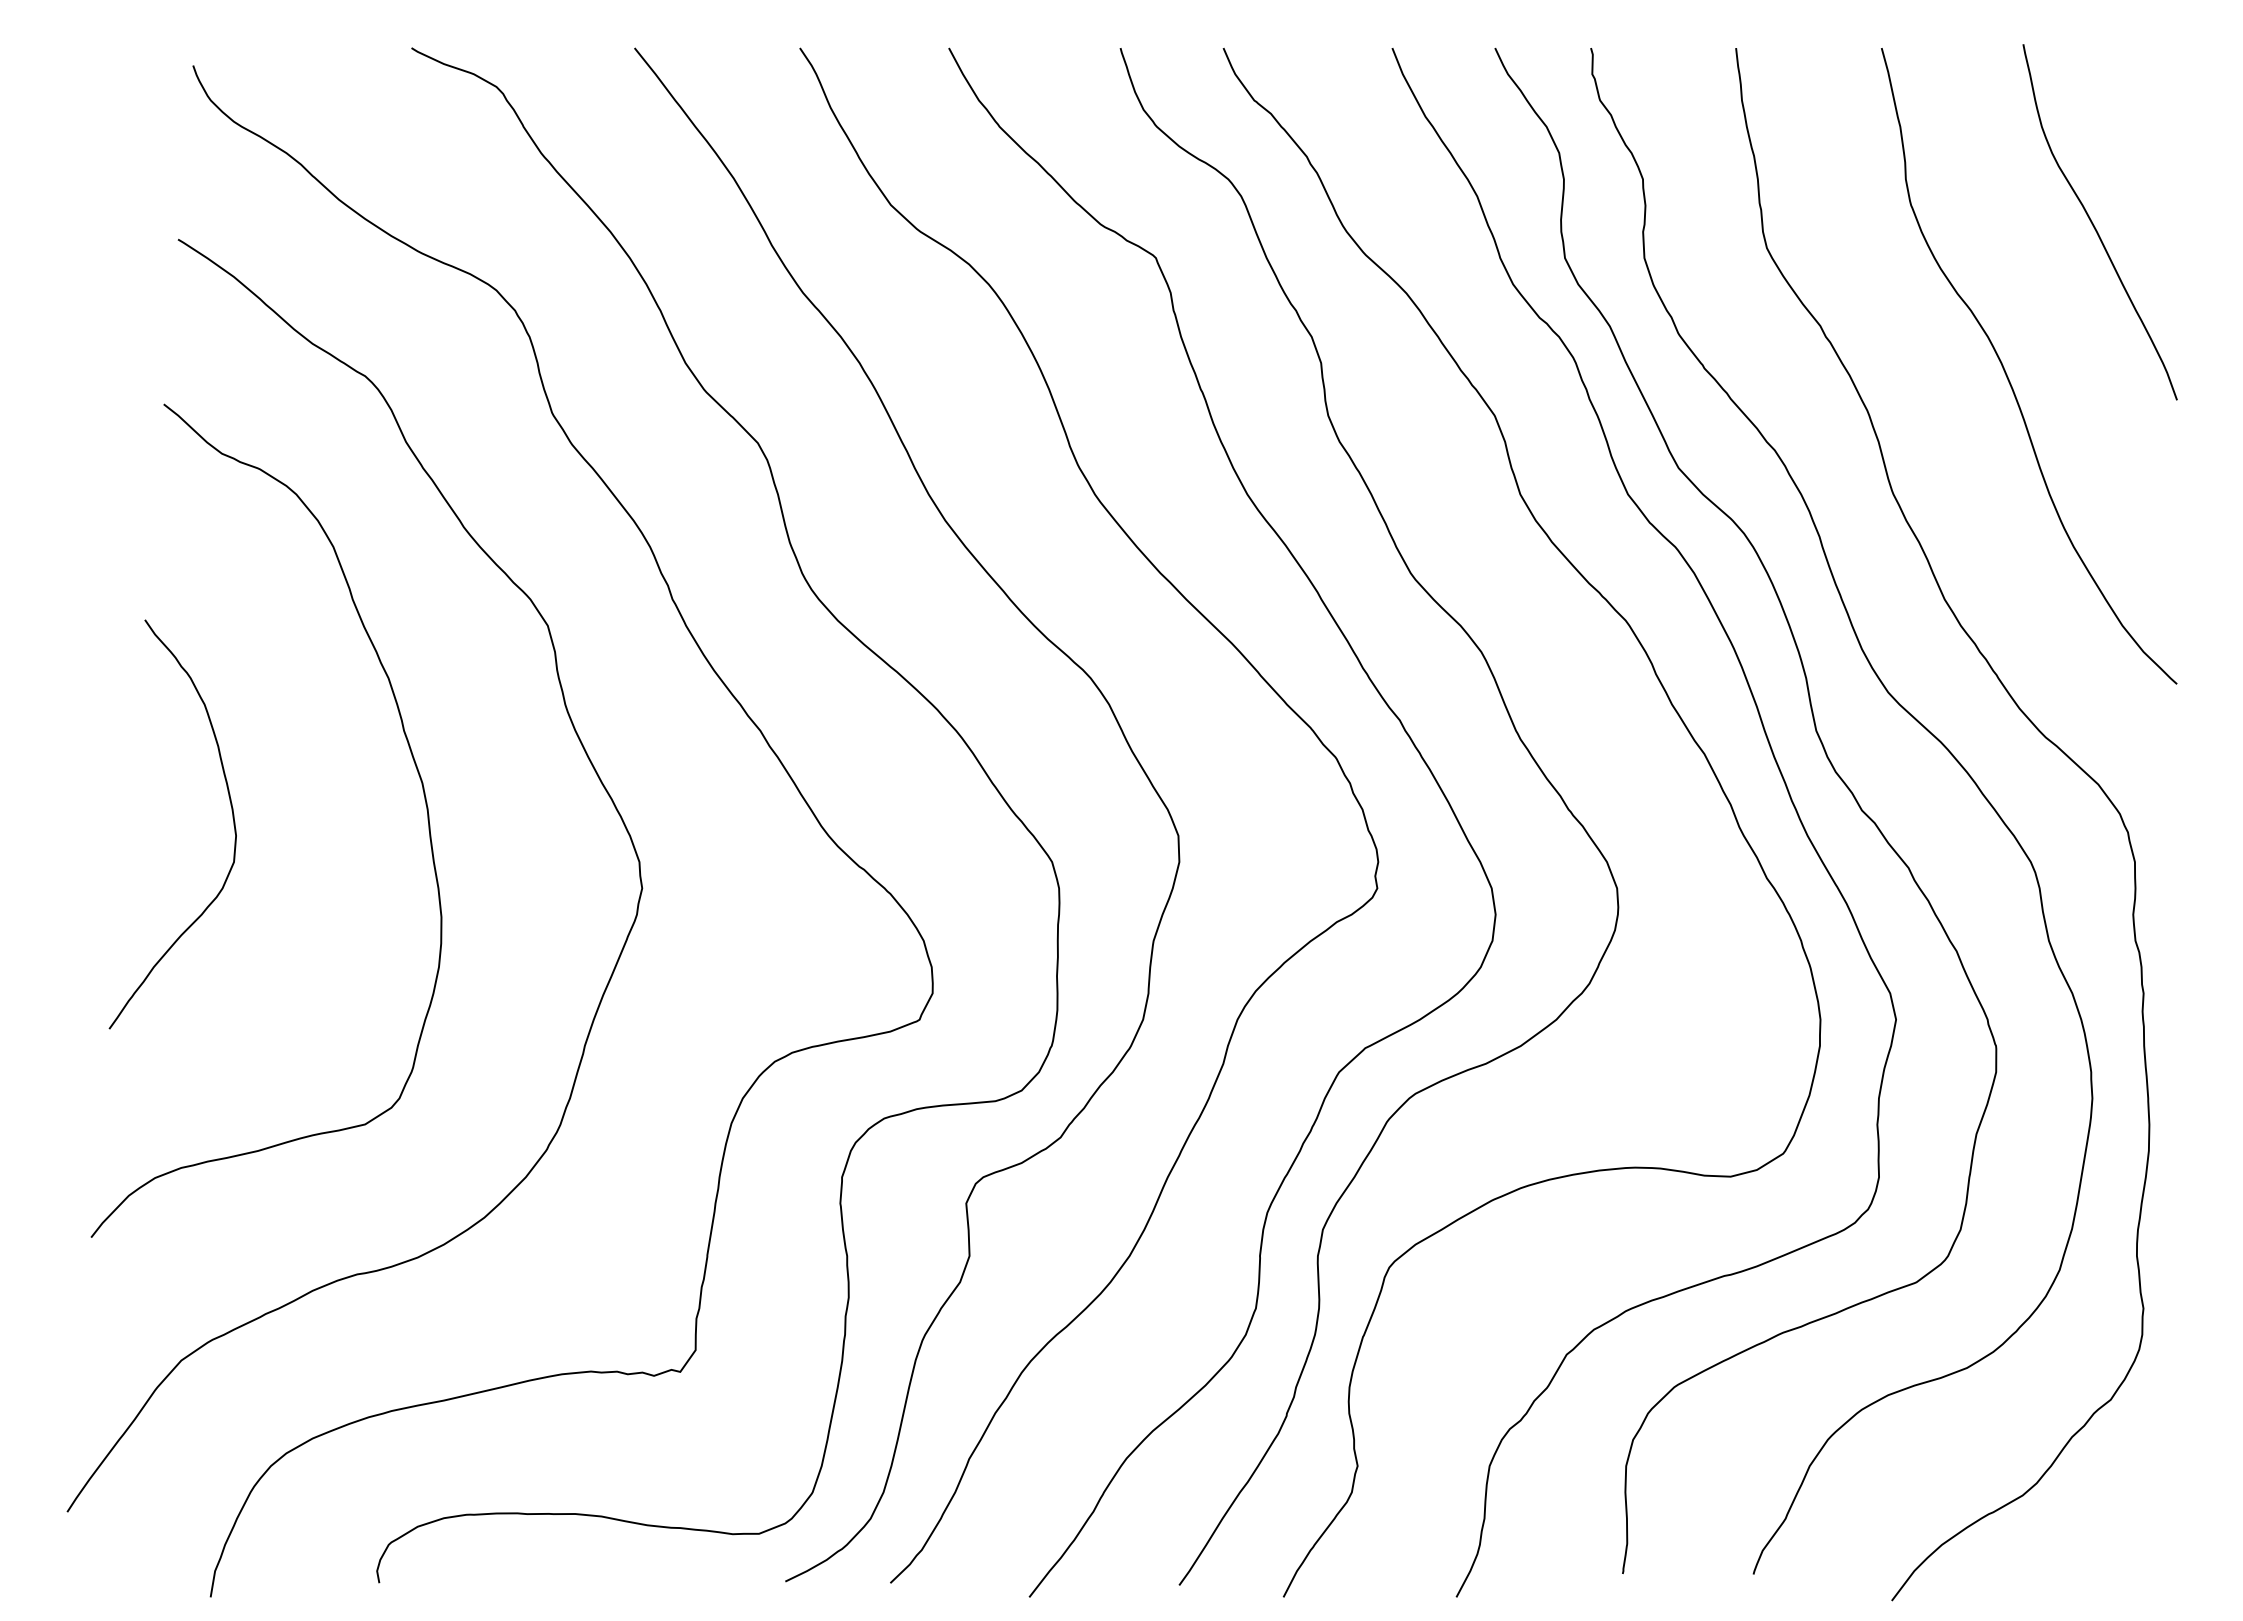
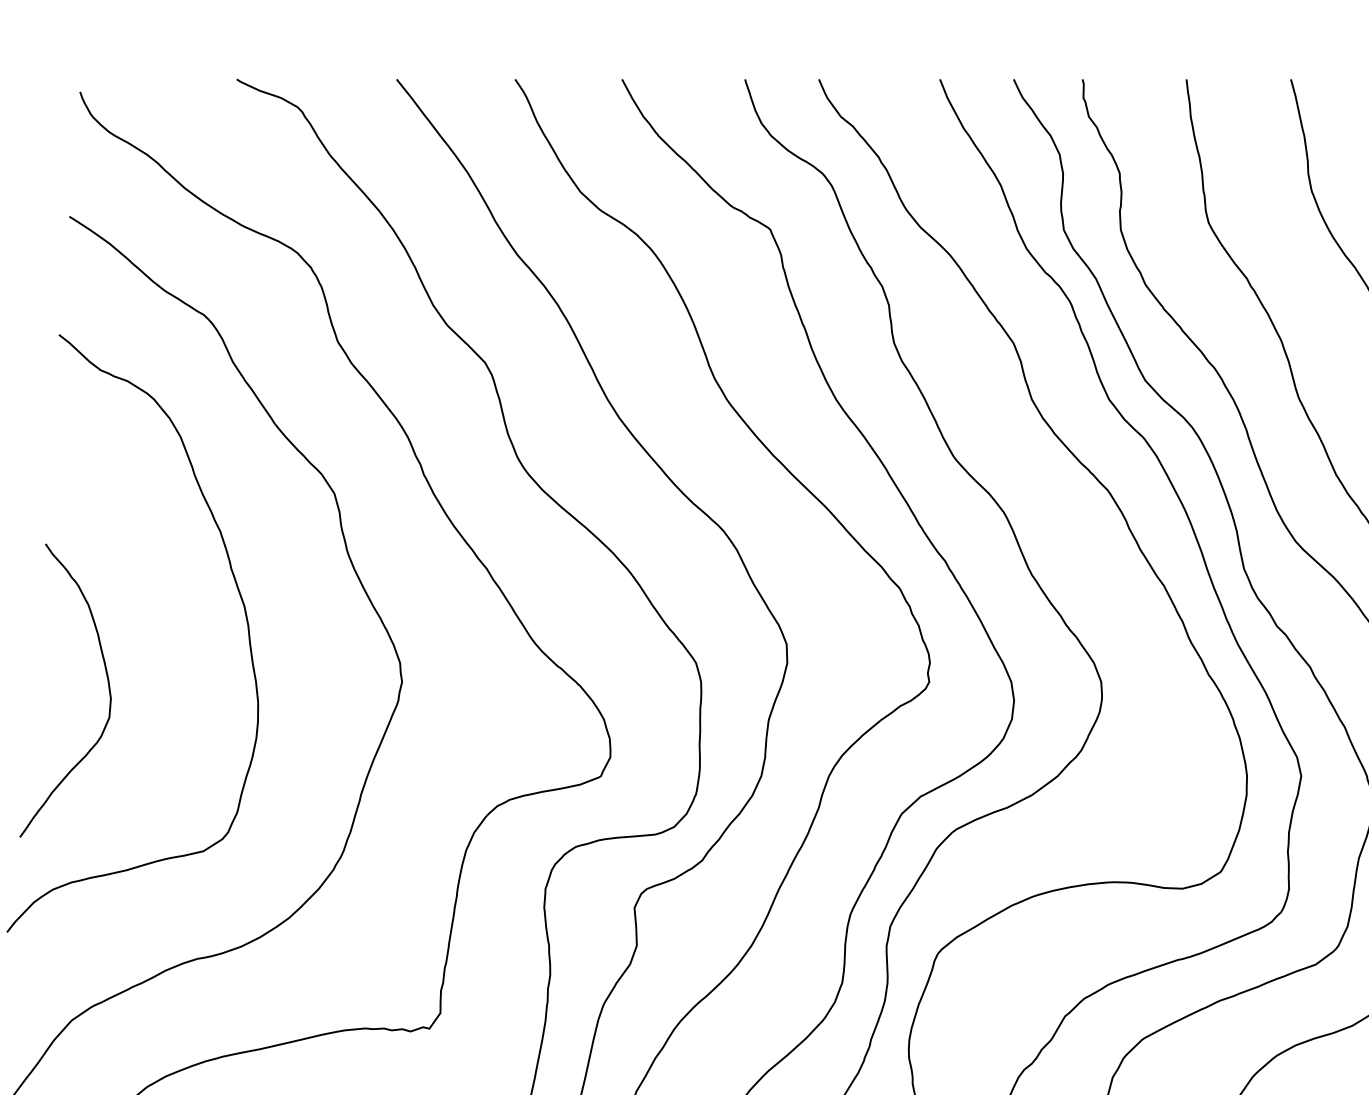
curve: (232, 818) -> (108, 686), moved

